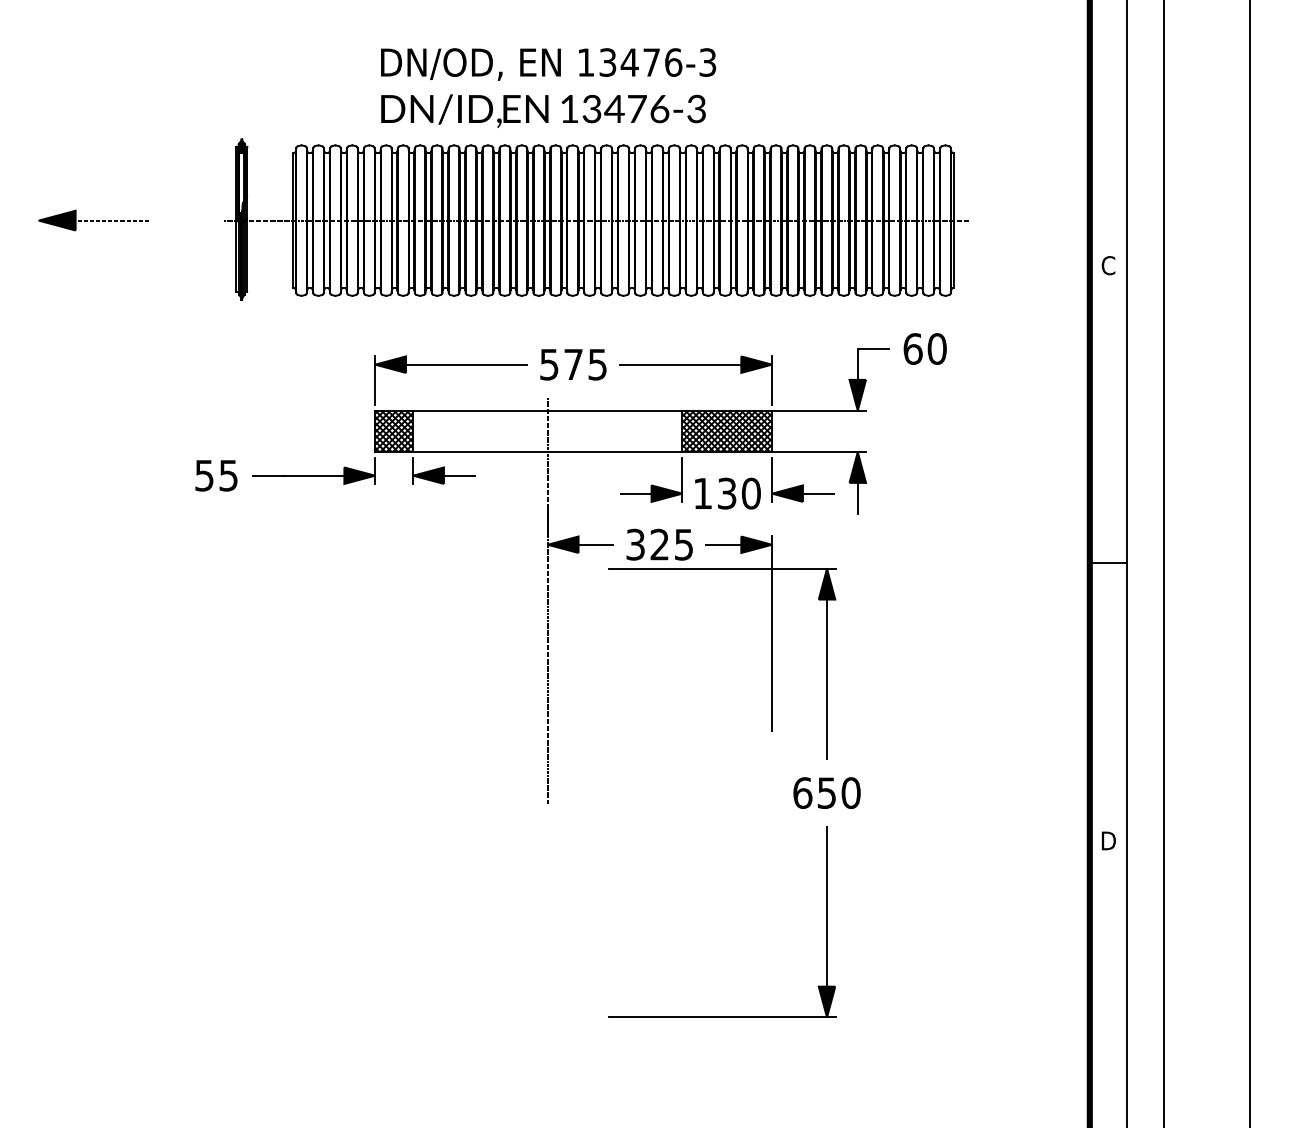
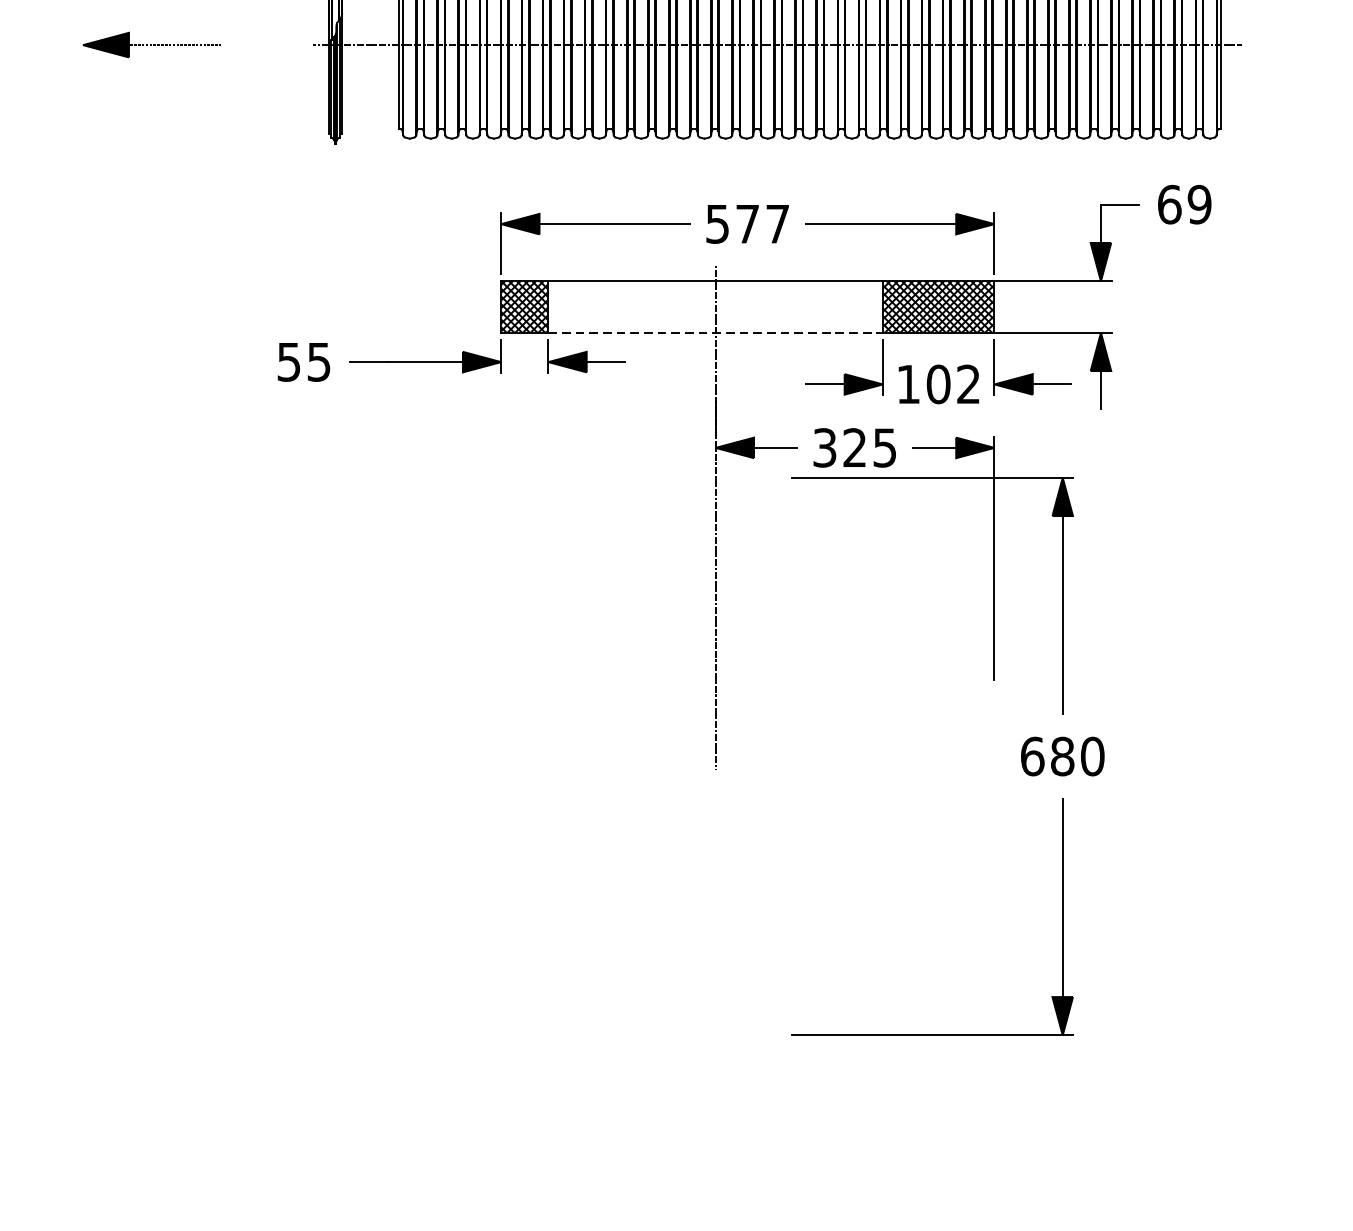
text: (936, 348) -> (1198, 204), 60 -> 69
text: (597, 364) -> (777, 223), 575 -> 577
line: (547, 452) -> (715, 333), solid -> dashed
text: (738, 493) -> (952, 384), 130 -> 102
text: (826, 792) -> (1062, 755), 650 -> 680

